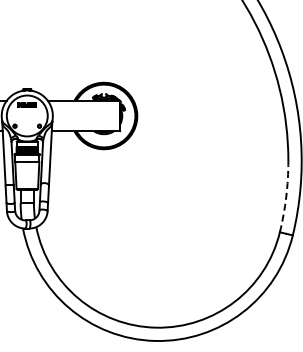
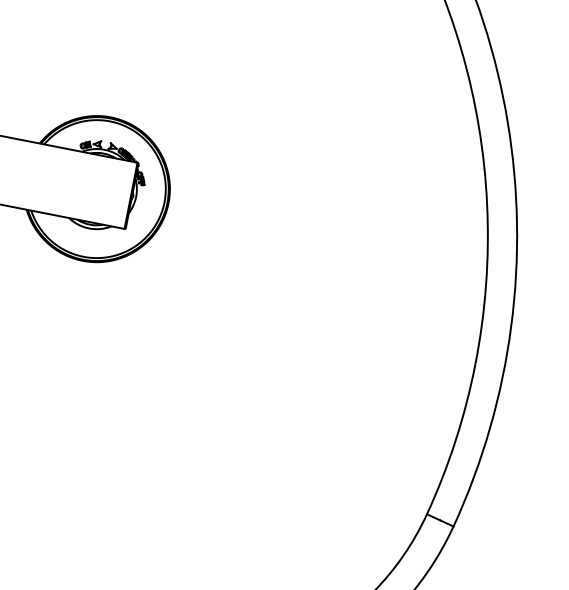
arc: (286, 196) -> (456, 439), dashed -> solid

